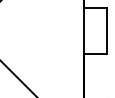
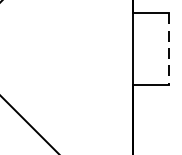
line: (106, 31) -> (168, 49), solid -> dashed

